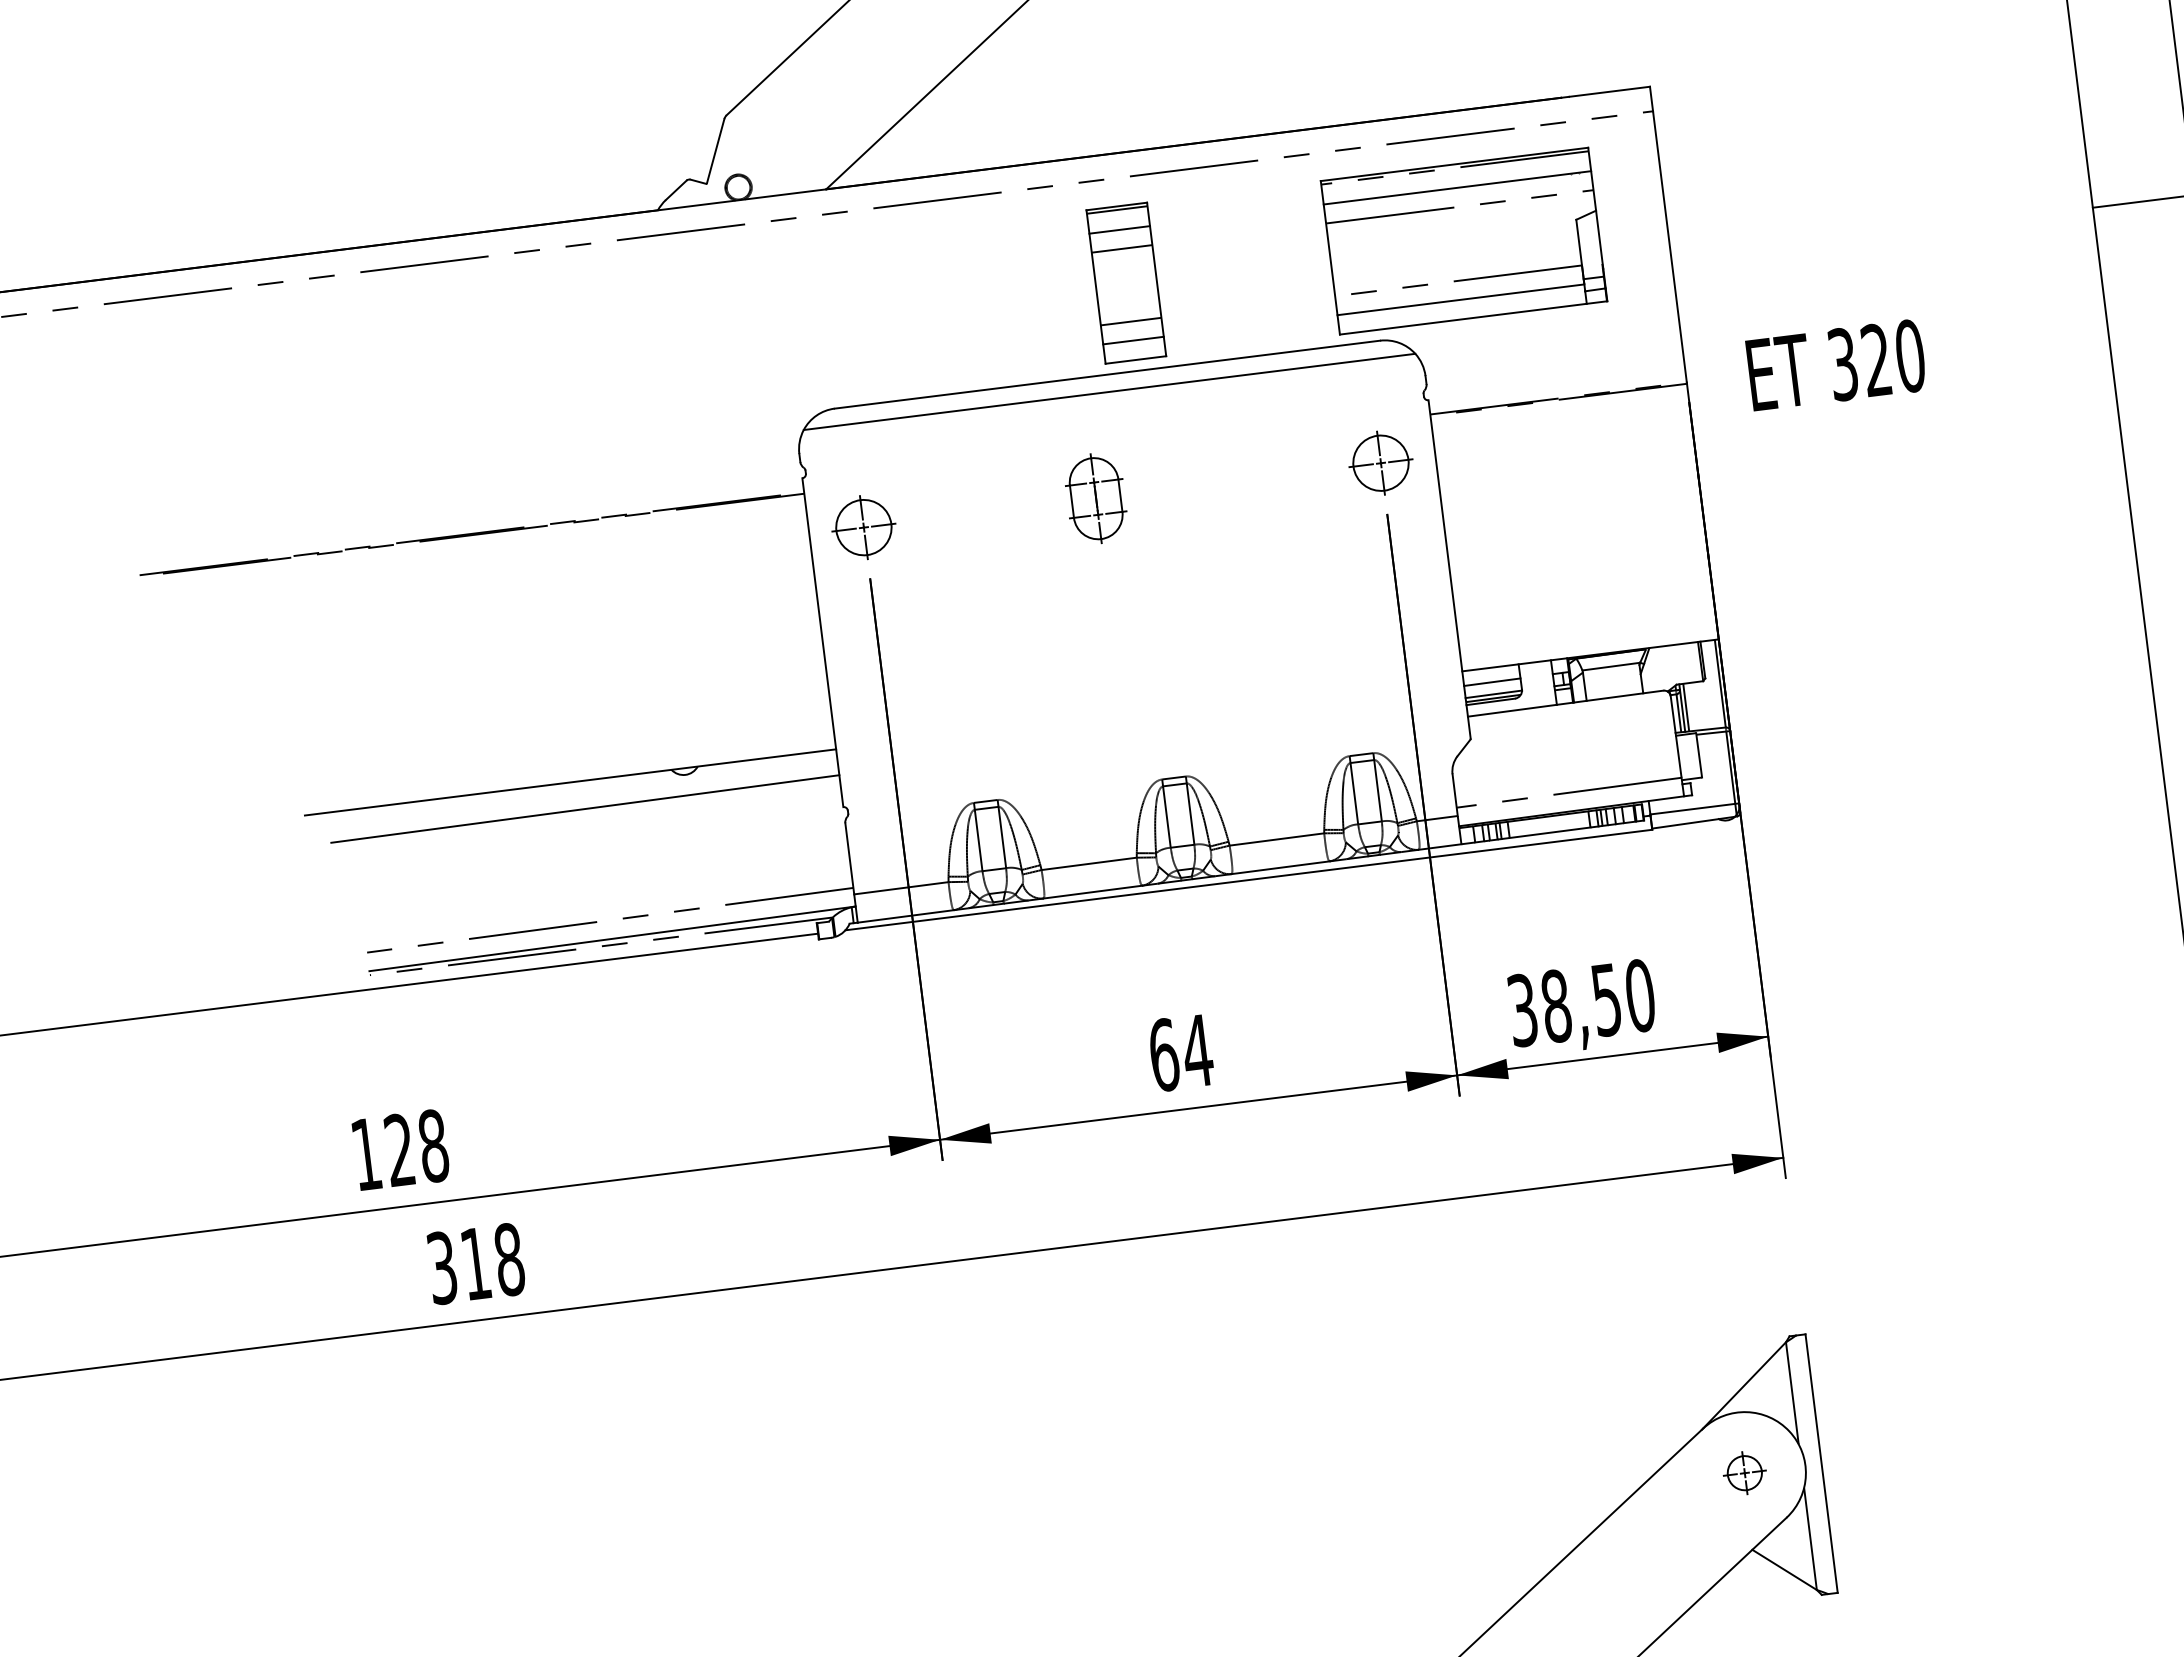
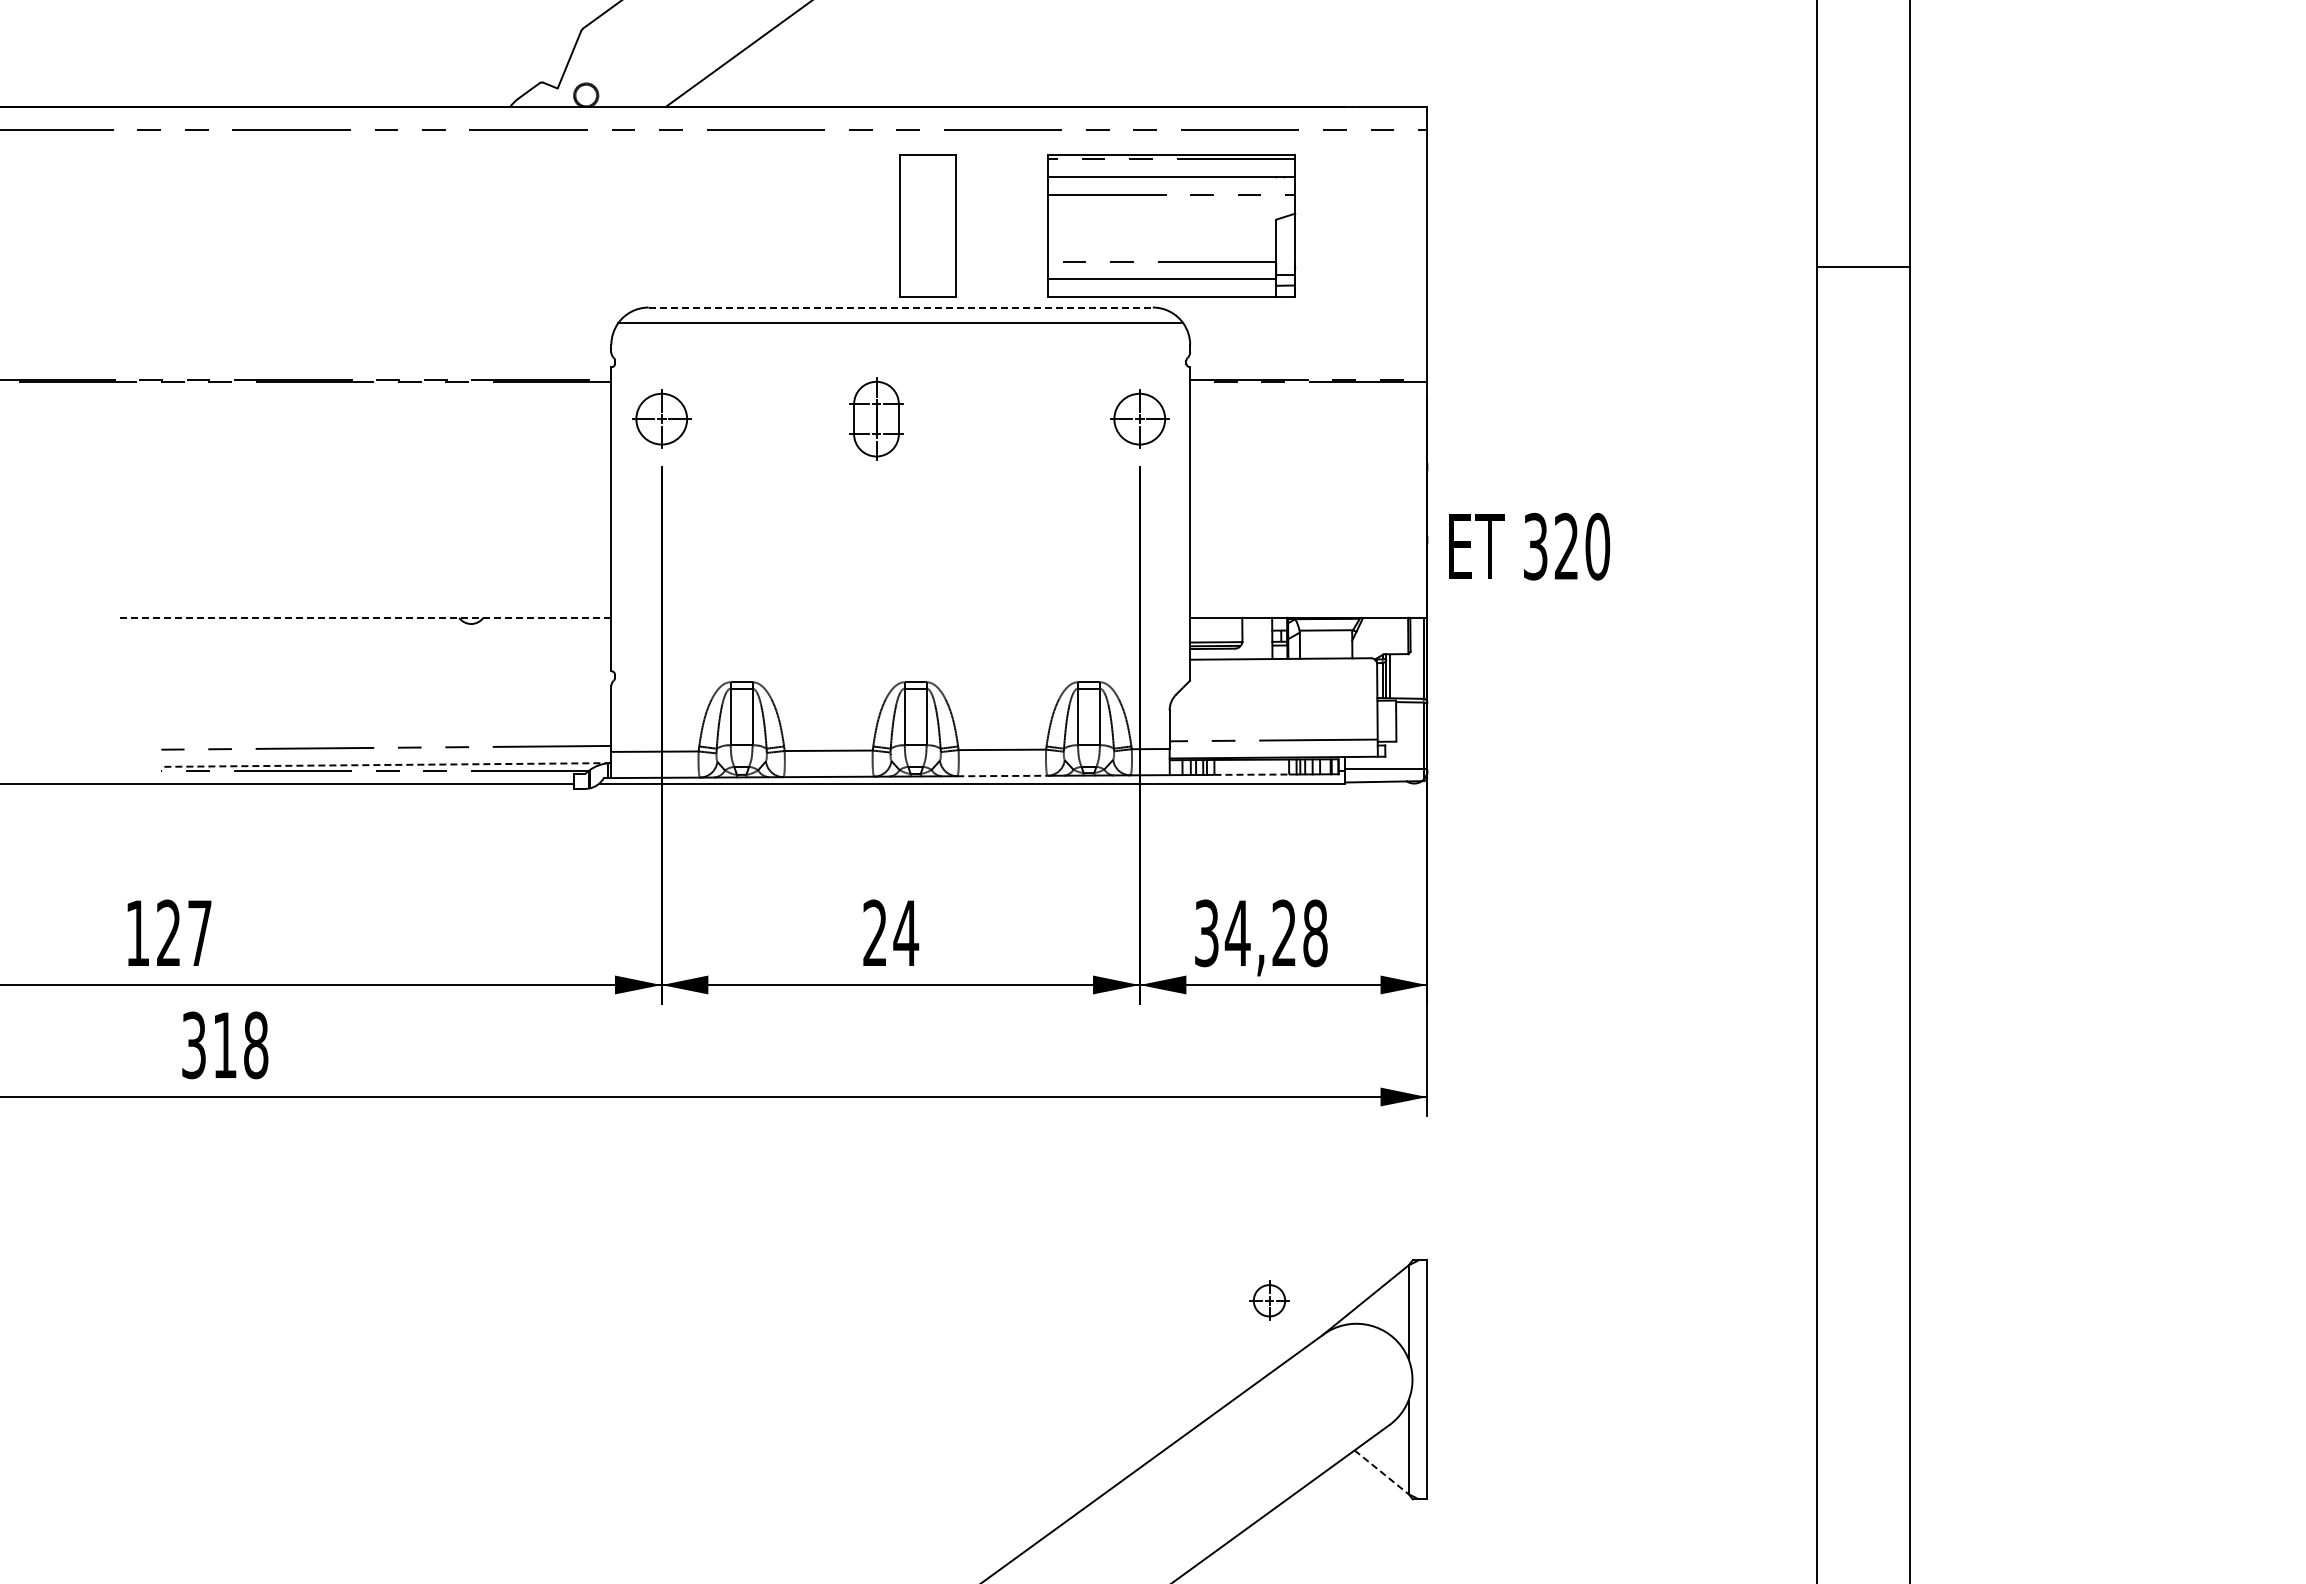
line: (1117, 209) -> (928, 158), removed
line: (1119, 230) -> (928, 177), removed
part: (1463, 240) -> (1171, 225), moved
line: (1122, 248) -> (928, 194), removed
line: (1131, 321) -> (928, 261), removed
line: (1133, 340) -> (928, 279), removed
text: (1836, 365) -> (1529, 546), moved
line: (1108, 374) -> (901, 307), solid -> dashed
line: (1492, 681) -> (1216, 630), removed
line: (570, 782) -> (365, 617), solid -> dashed
line: (585, 808) -> (376, 643), removed
line: (1550, 832) -> (1252, 774), solid -> dashed
line: (1280, 868) -> (1002, 776), solid -> dashed
line: (611, 939) -> (385, 765), solid -> dashed
text: (1597, 1001) -> (1275, 933), 38,50 -> 34,28
text: (1164, 1055) -> (875, 933), 64 -> 24
text: (433, 1146) -> (199, 933), 128 -> 127
part: (1744, 1472) -> (1269, 1300), moved
line: (1784, 1570) -> (1381, 1472), solid -> dashed

